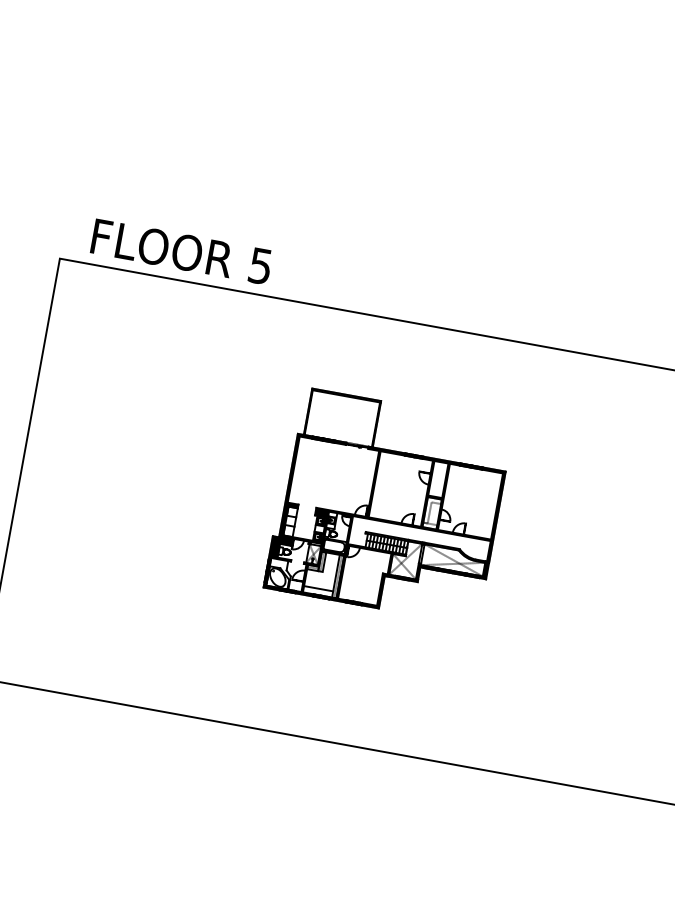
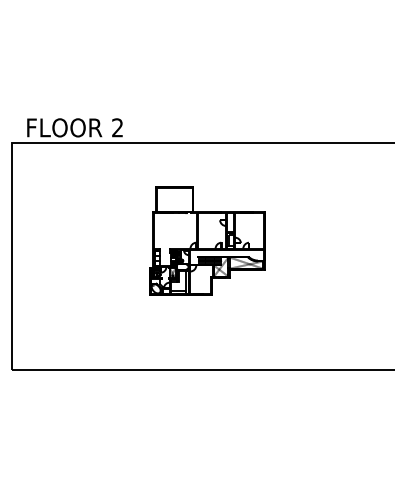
text: (260, 265) -> (117, 127), 5 -> 2

